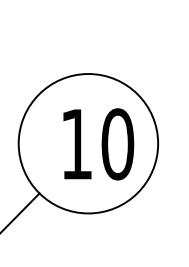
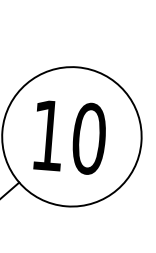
text: (98, 144) -> (69, 137), moved

